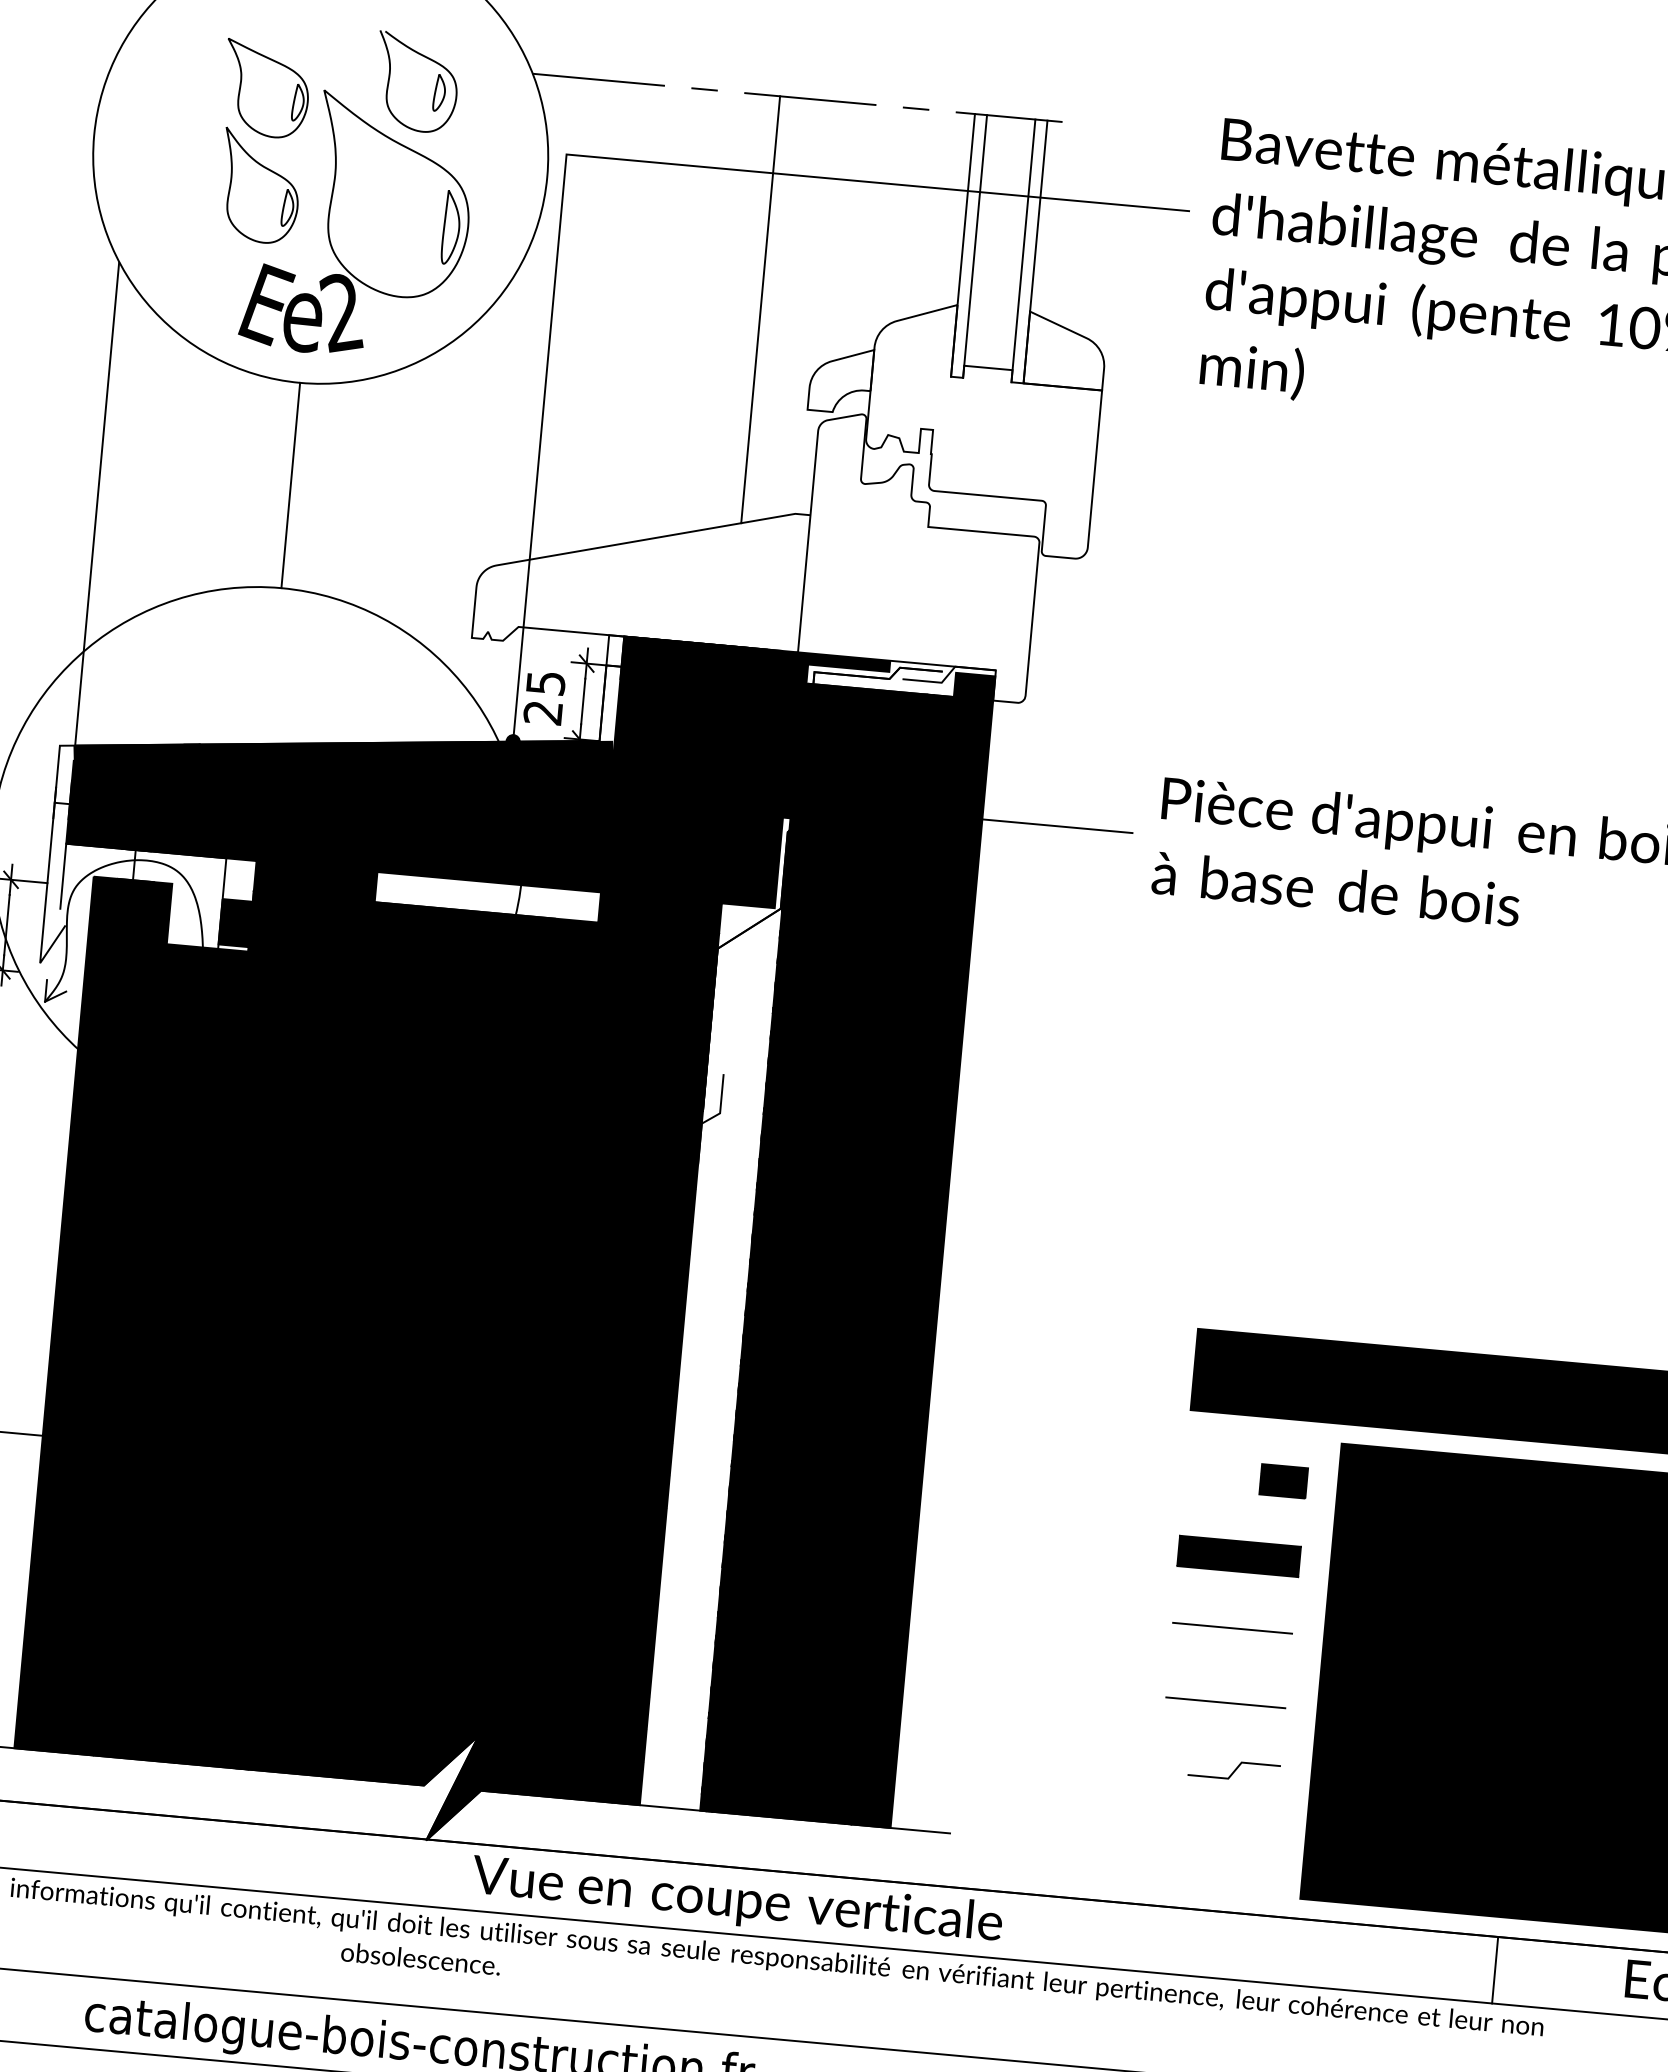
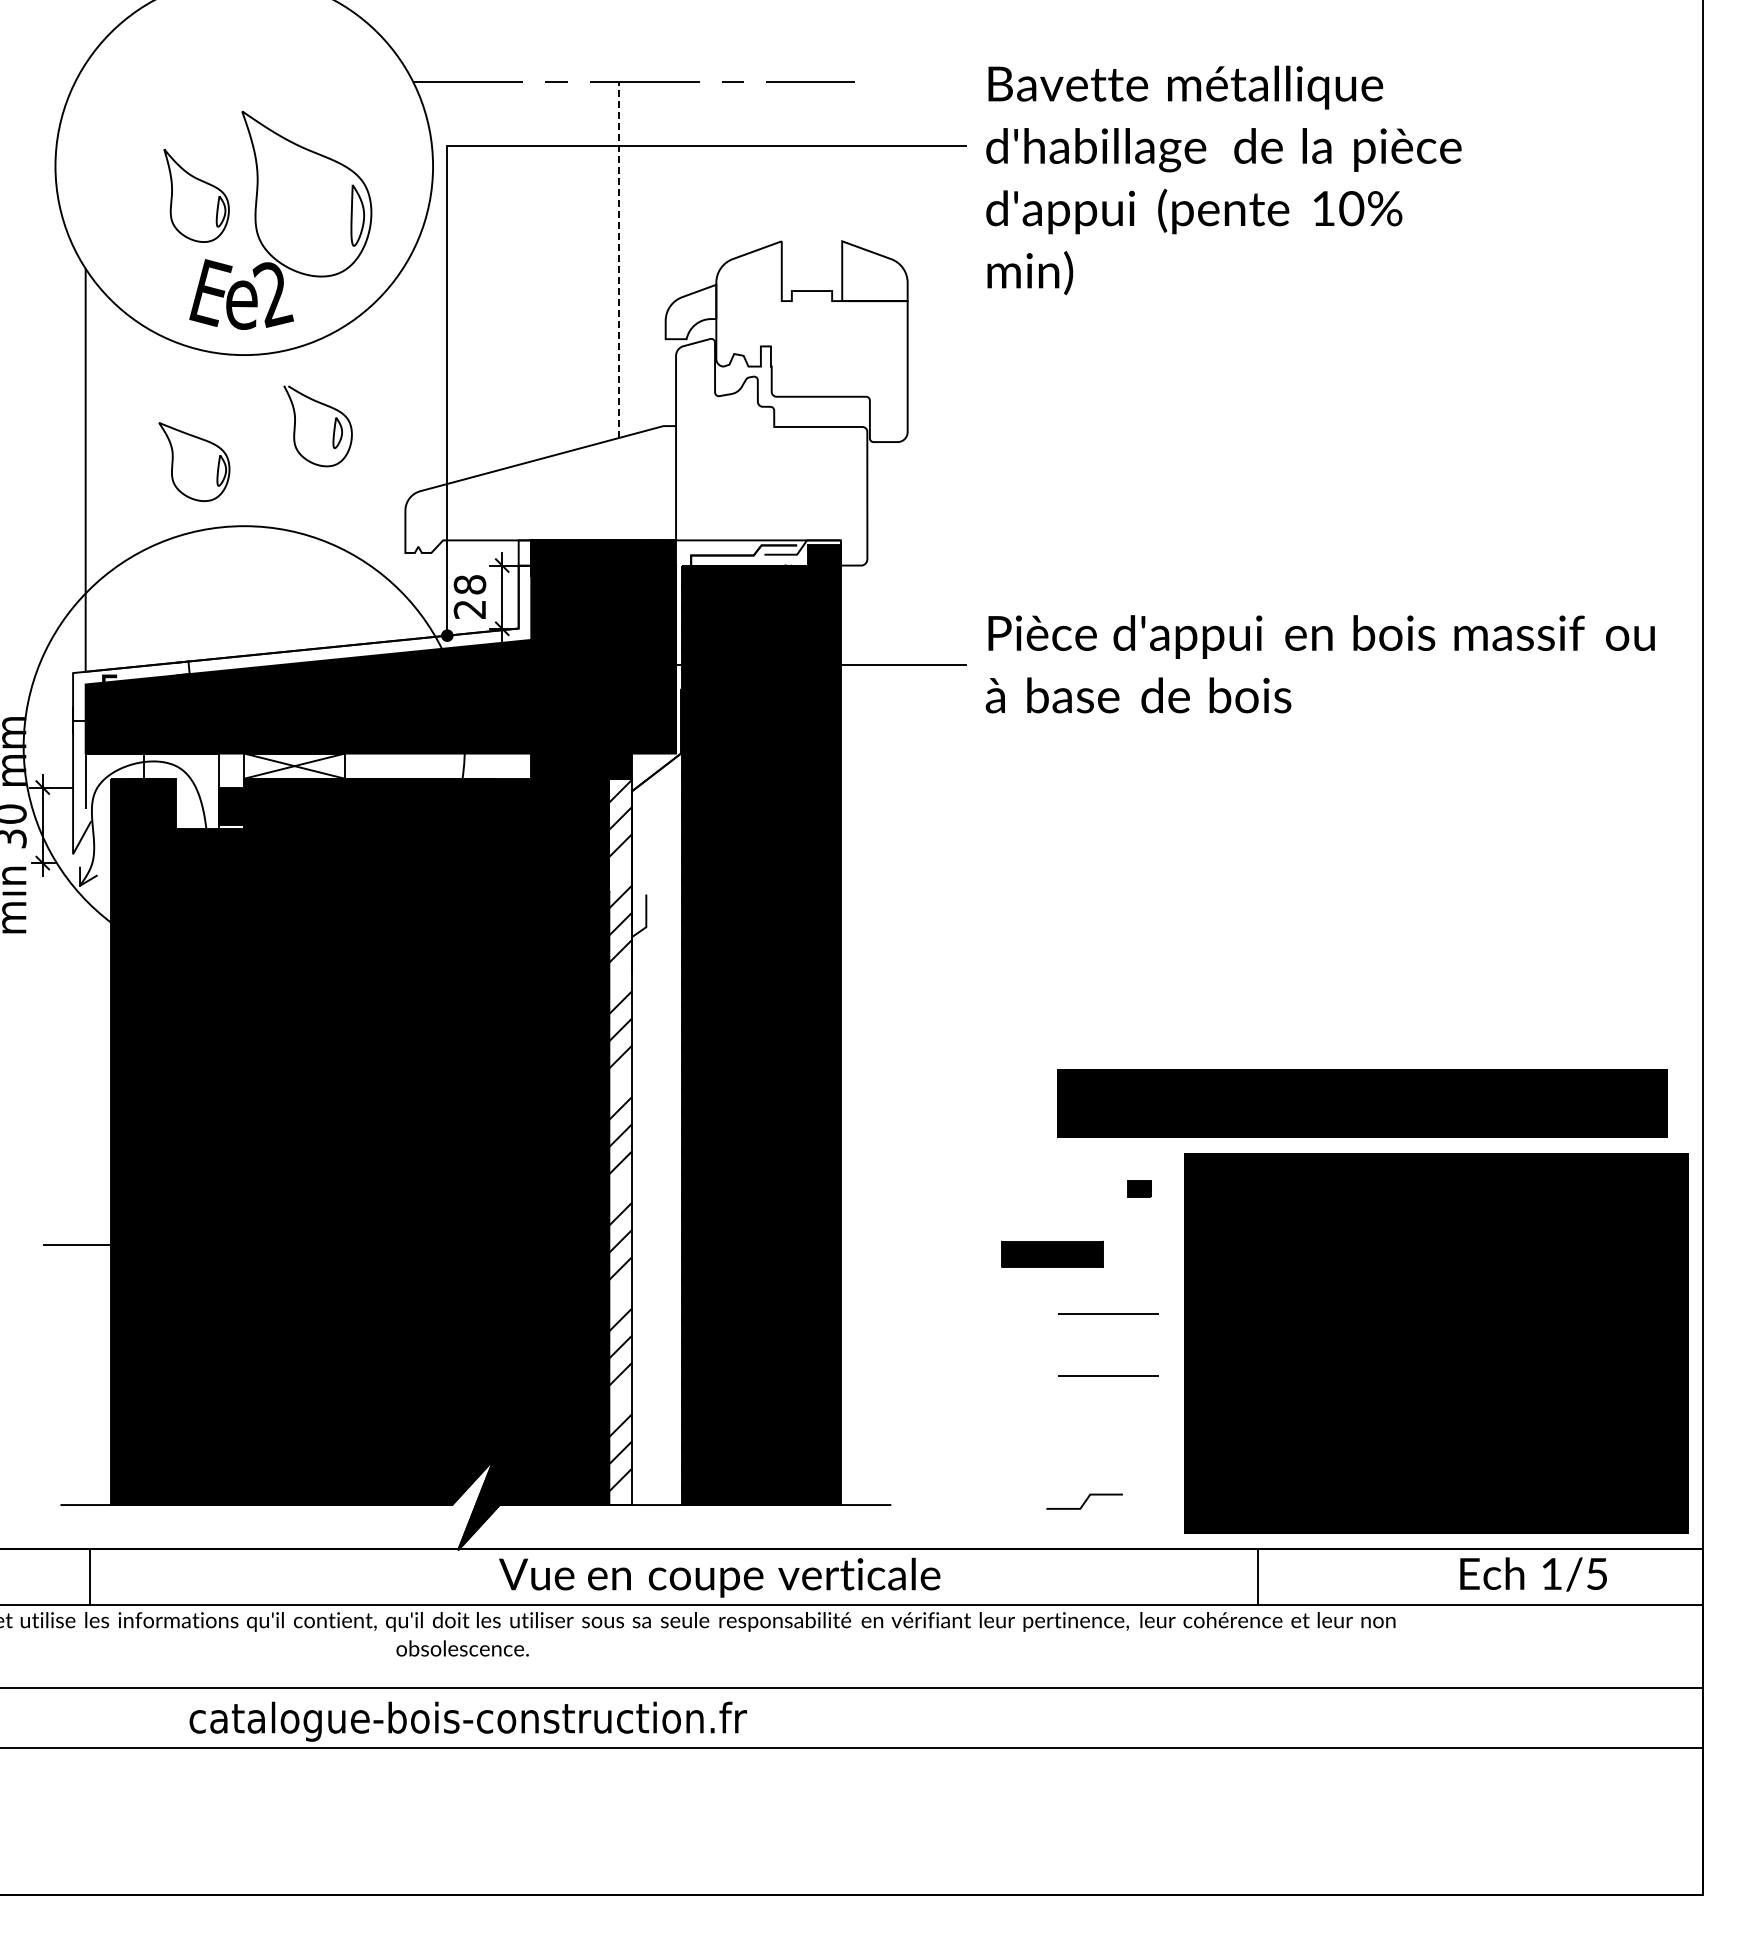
part: (435, 85) -> (333, 427), moved
part: (266, 88) -> (194, 461), moved
line: (962, 245) -> (781, 191), removed
line: (974, 246) -> (791, 191), removed
line: (1023, 250) -> (832, 191), removed
line: (1035, 251) -> (842, 191), removed
line: (760, 310) -> (619, 260), solid -> dashed
line: (291, 485) -> (244, 440), removed
text: (545, 682) -> (469, 584), 25 -> 28
fill: (836, 739) -> (714, 609), removed
fill: (343, 750) -> (307, 655), removed
fill: (315, 880) -> (294, 765), removed
fill: (665, 1367) -> (620, 1141), removed
part: (1283, 1480) -> (1139, 1188), size x0.6
part: (1239, 1555) -> (1052, 1253), moved
line: (1234, 1770) -> (1084, 1501), moved
line: (1495, 1969) -> (1258, 1576), moved

